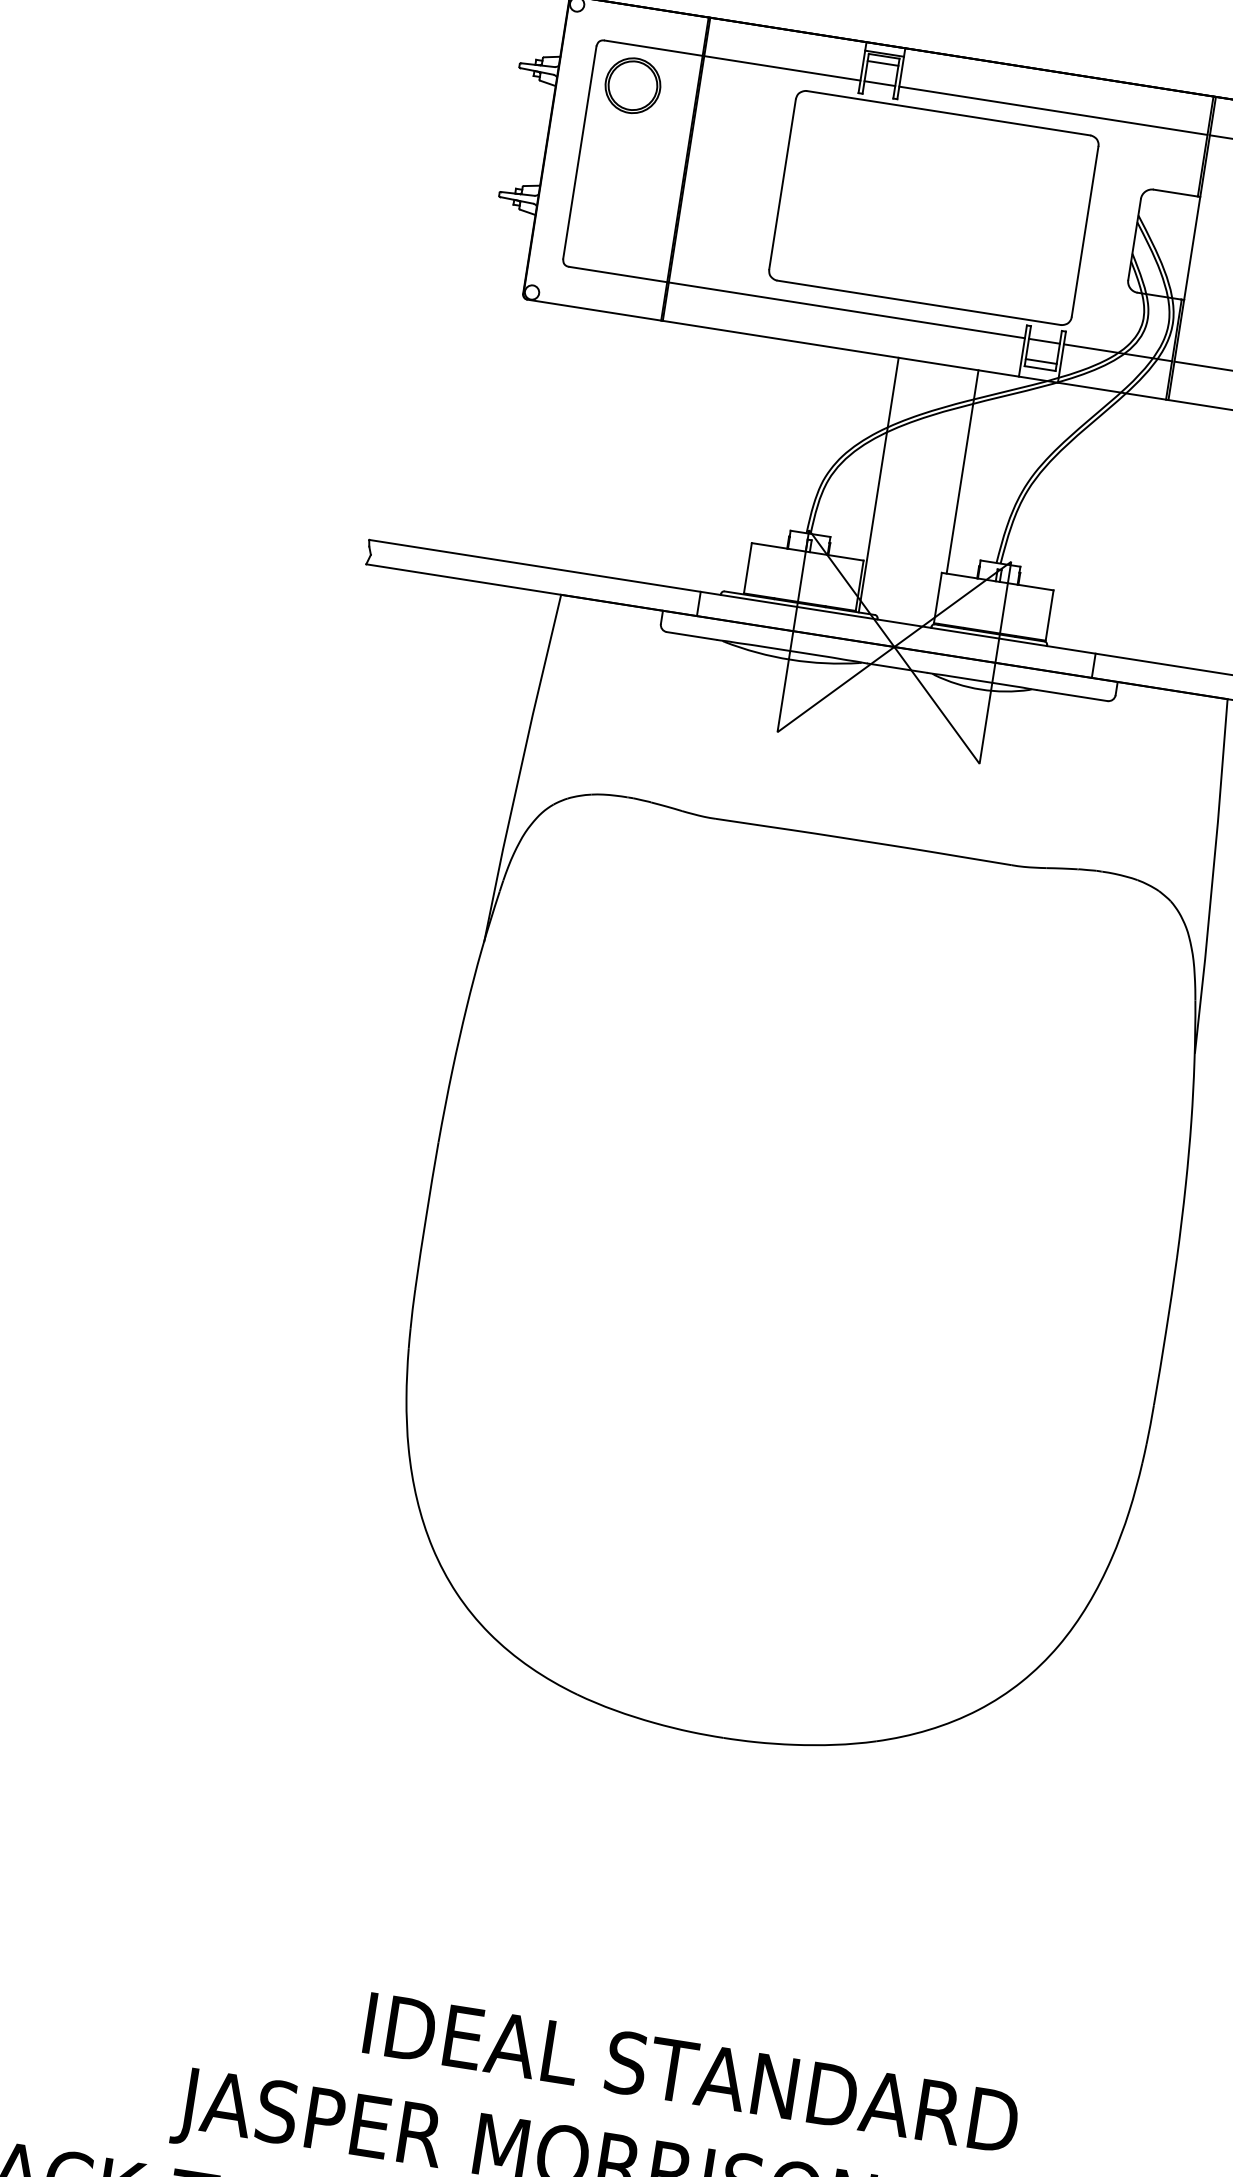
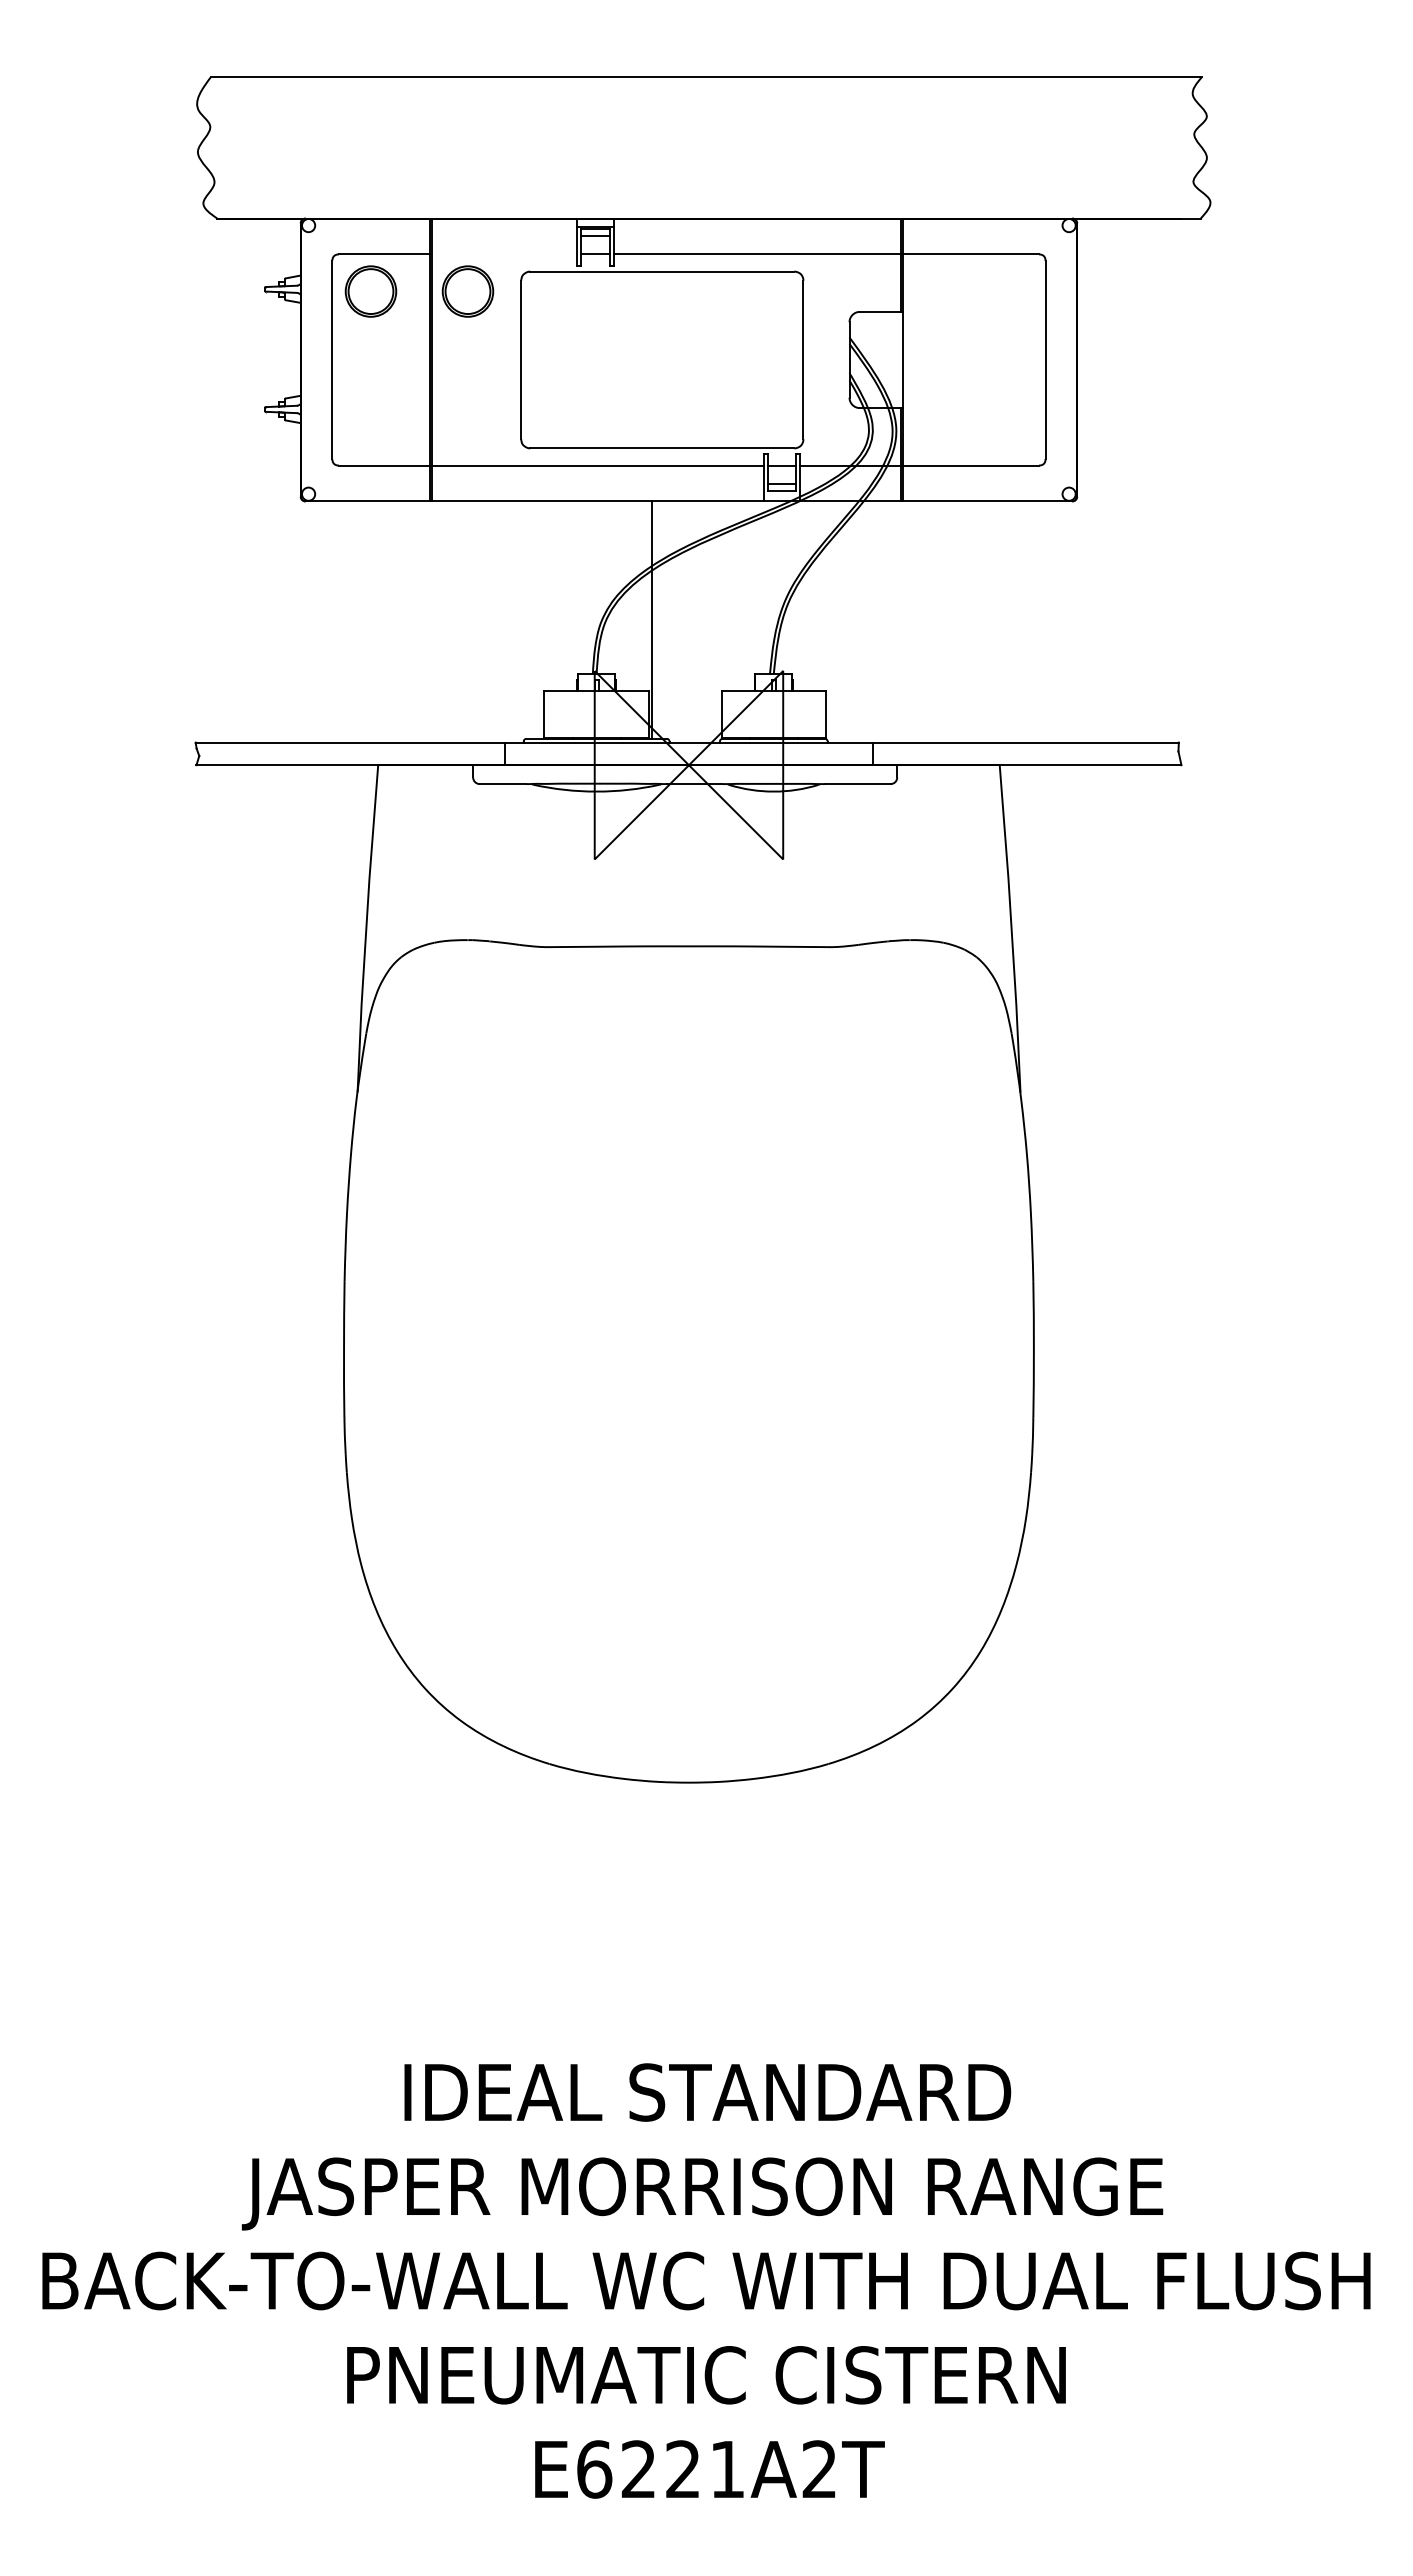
line: (782, 68) -> (504, 254), removed
part: (736, 101) -> (467, 291), added
line: (963, 471) -> (726, 595), removed

